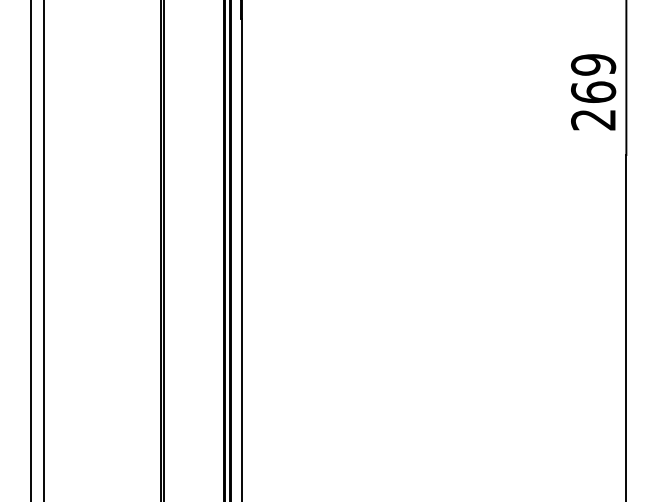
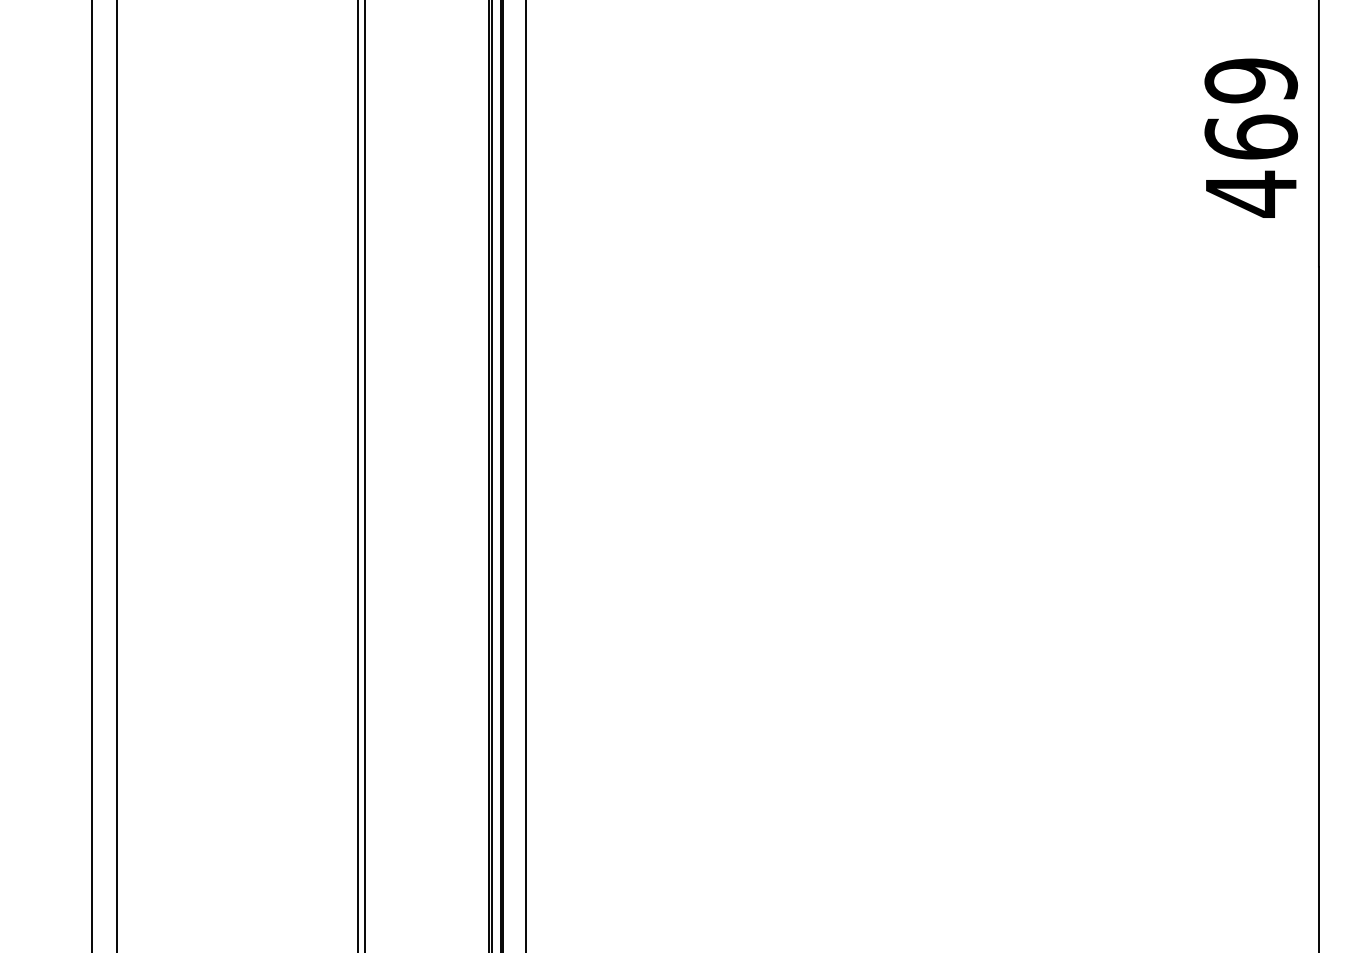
text: (593, 119) -> (1251, 193), 269 -> 469

